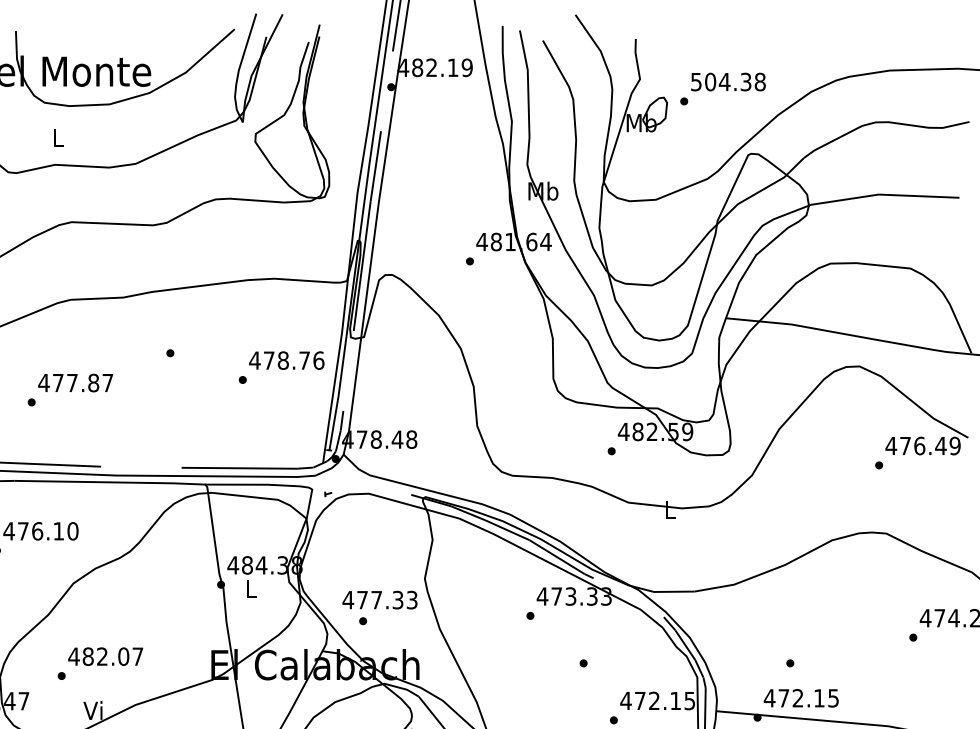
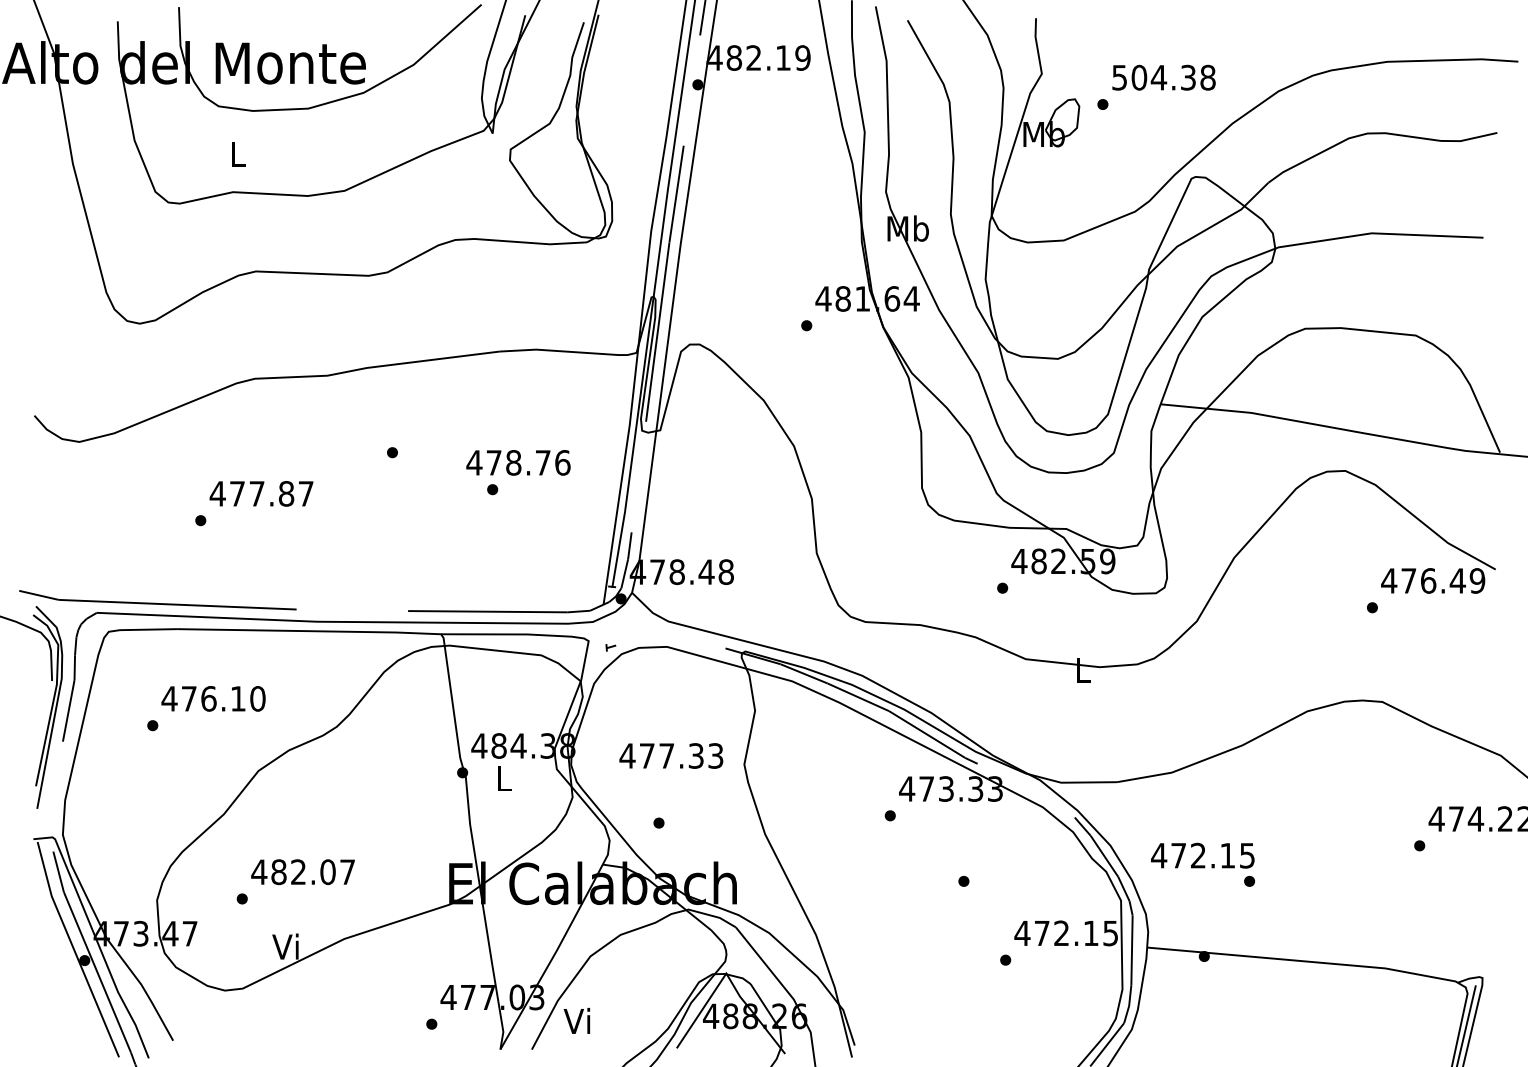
text: (286, 360) -> (518, 462), moved
text: (380, 599) -> (671, 755), moved
text: (801, 698) -> (1202, 855), moved

